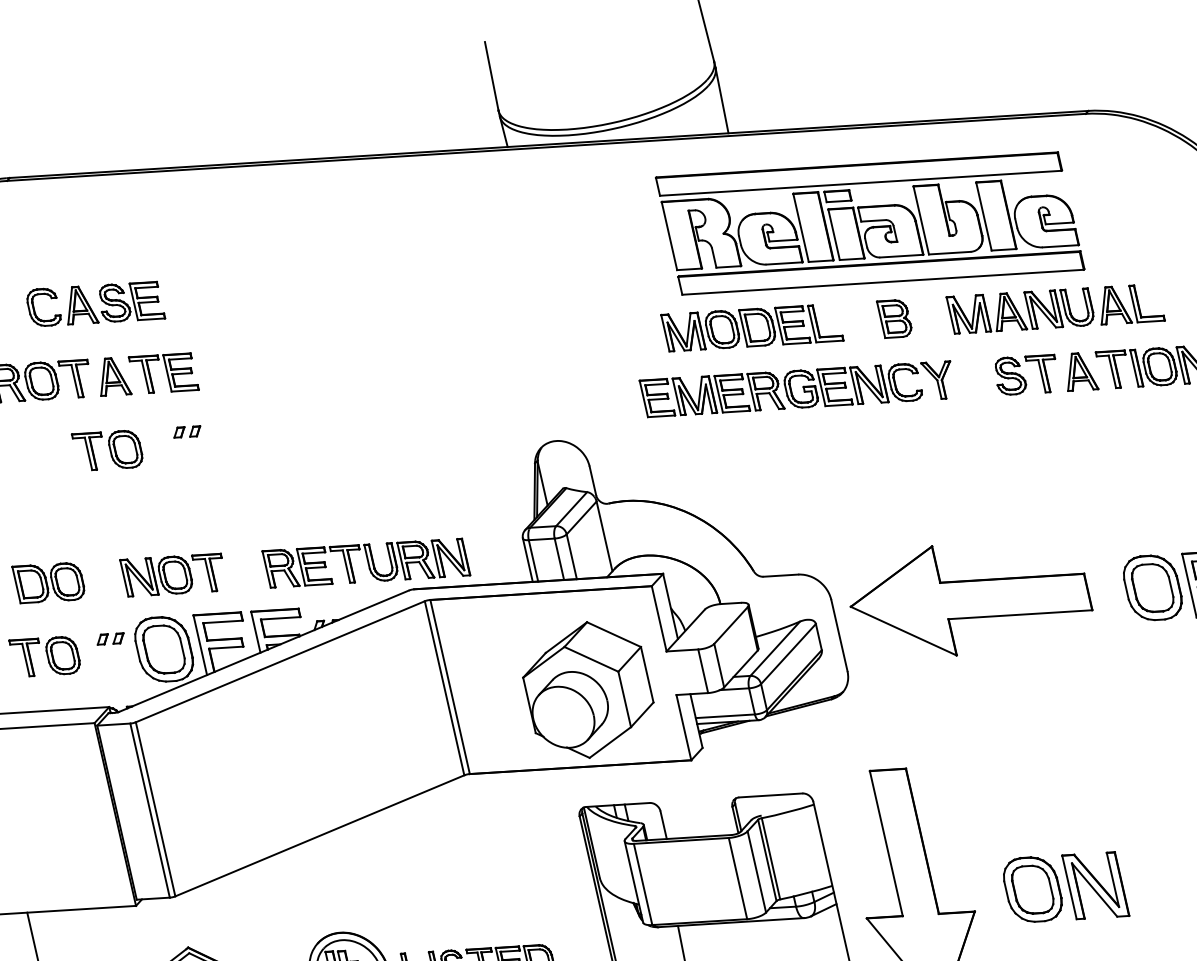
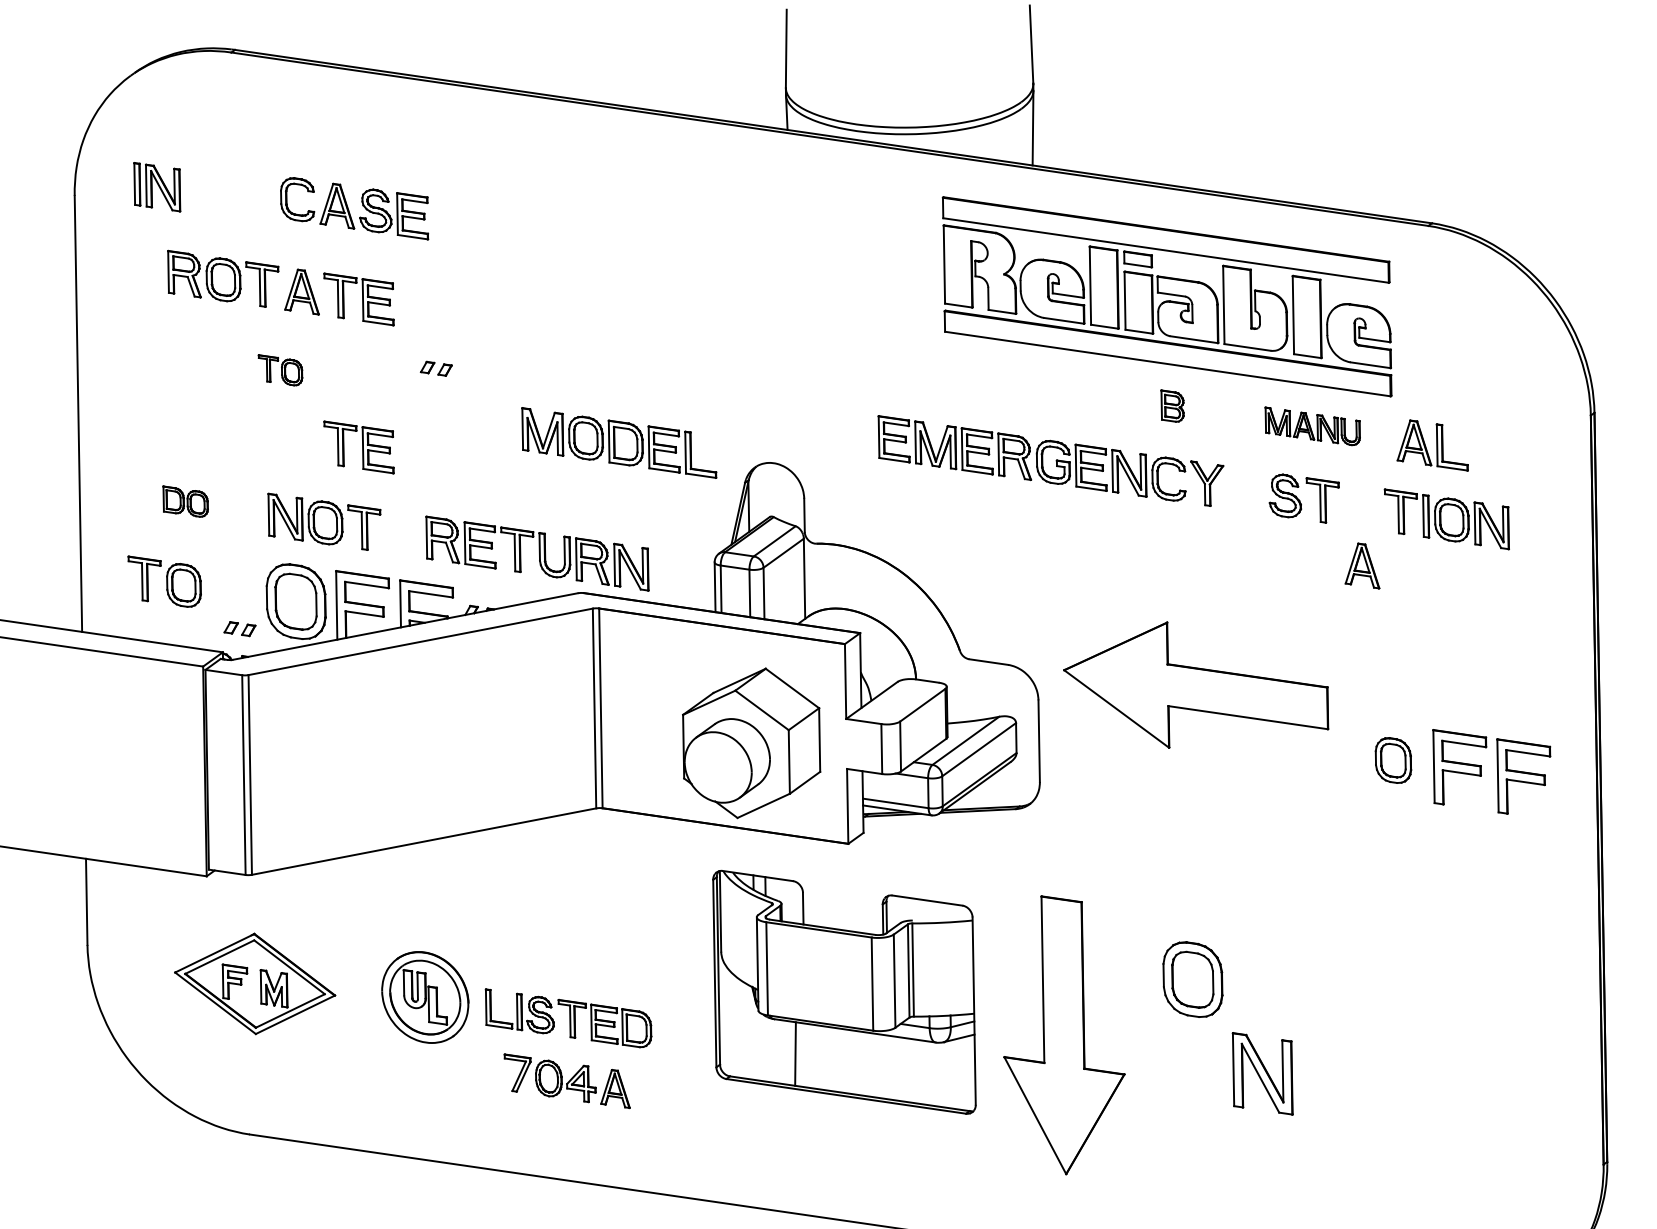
part: (95, 304) -> (354, 208), moved
part: (1020, 310) -> (1312, 426), size x0.6
part: (894, 317) -> (1172, 405), size x0.7
part: (752, 327) -> (619, 442), moved
part: (1079, 372) -> (1362, 565), moved
part: (186, 431) -> (435, 368), moved
part: (108, 450) -> (280, 370), size x0.6
part: (190, 503) -> (358, 447), added
part: (48, 581) -> (185, 501), size x0.6
part: (1152, 587) -> (1393, 760), size x0.6
part: (969, 595) -> (1196, 684), moved
part: (110, 639) -> (239, 629), moved
part: (1032, 889) -> (1192, 979), moved

